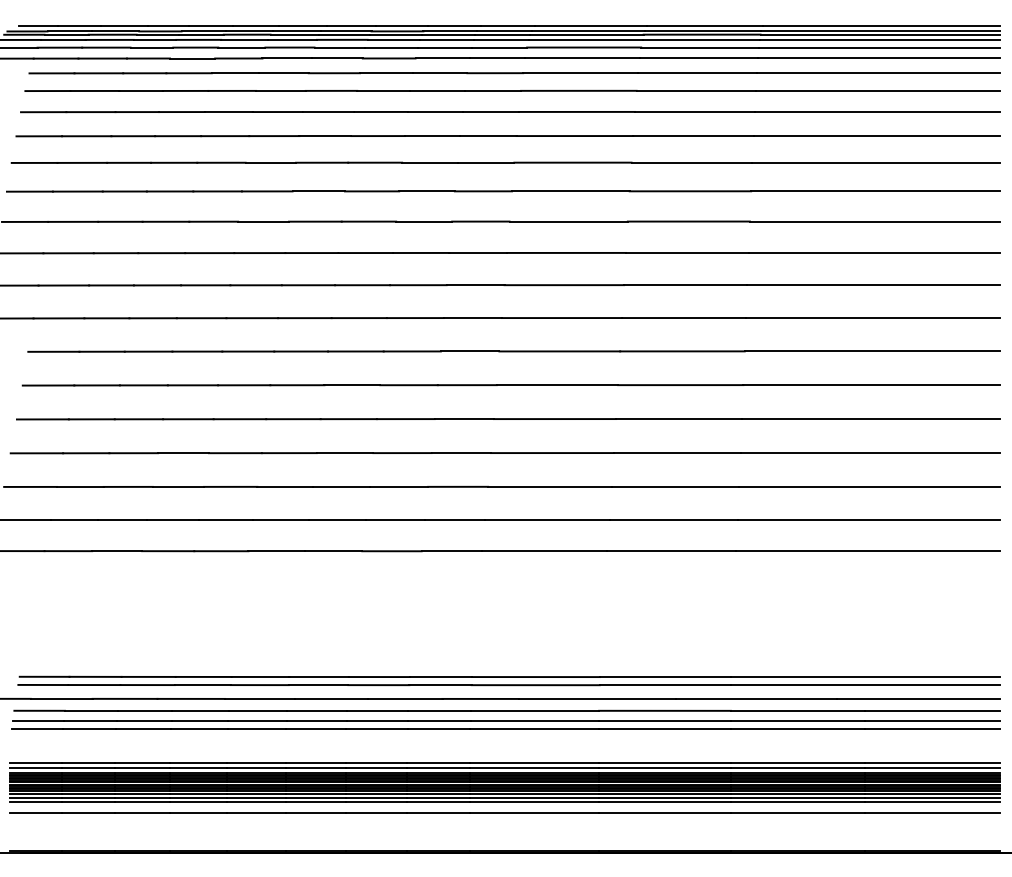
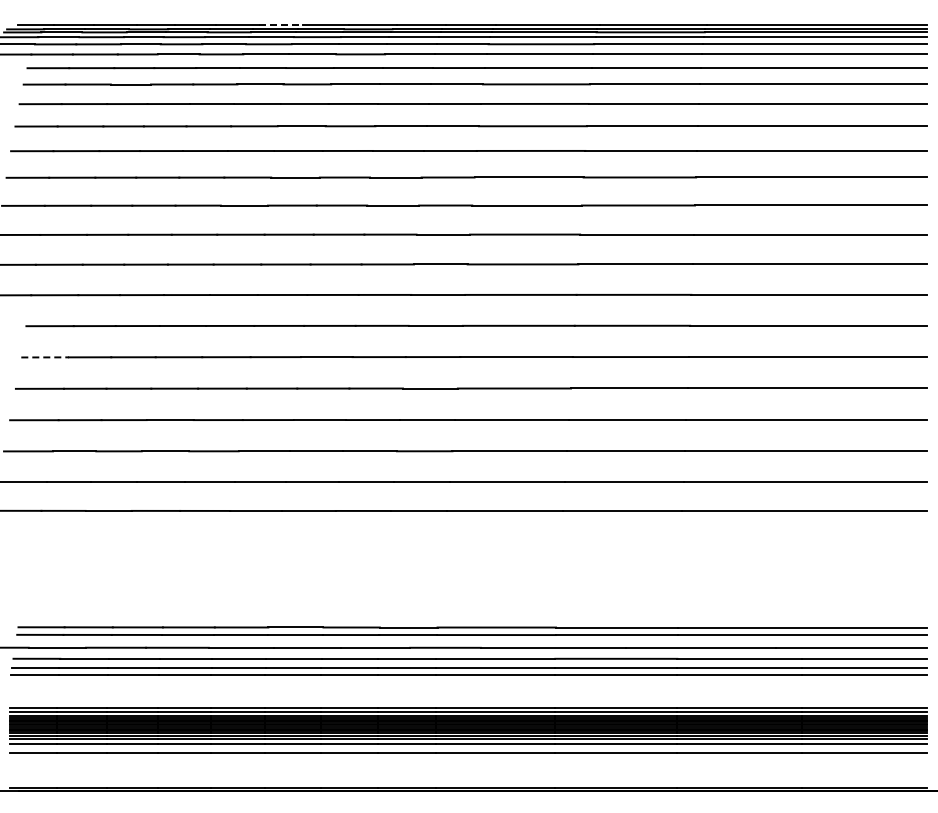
line: (303, 26) -> (281, 24), solid -> dashed
line: (48, 385) -> (45, 357), solid -> dashed

